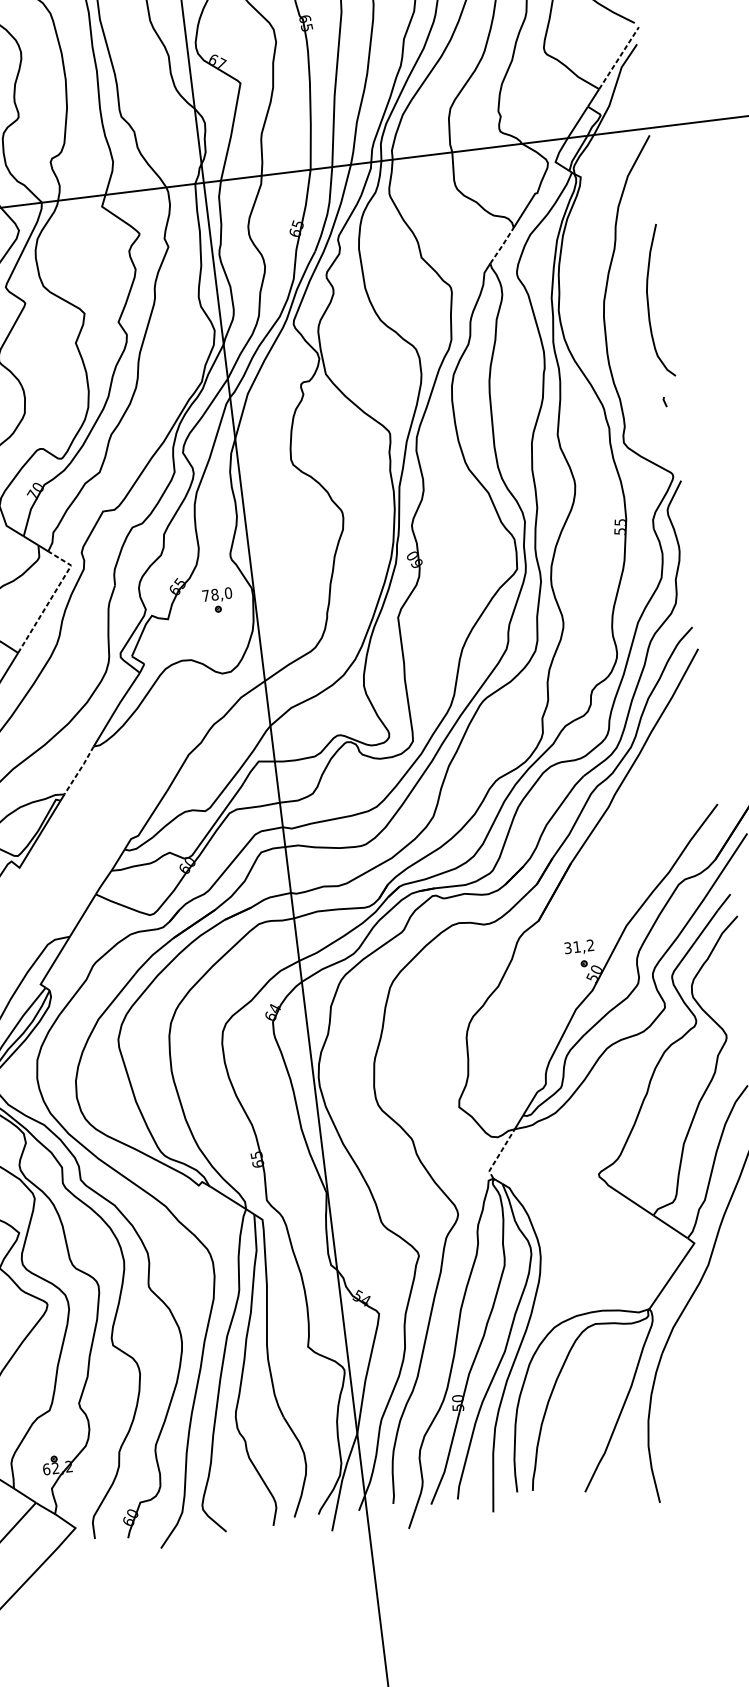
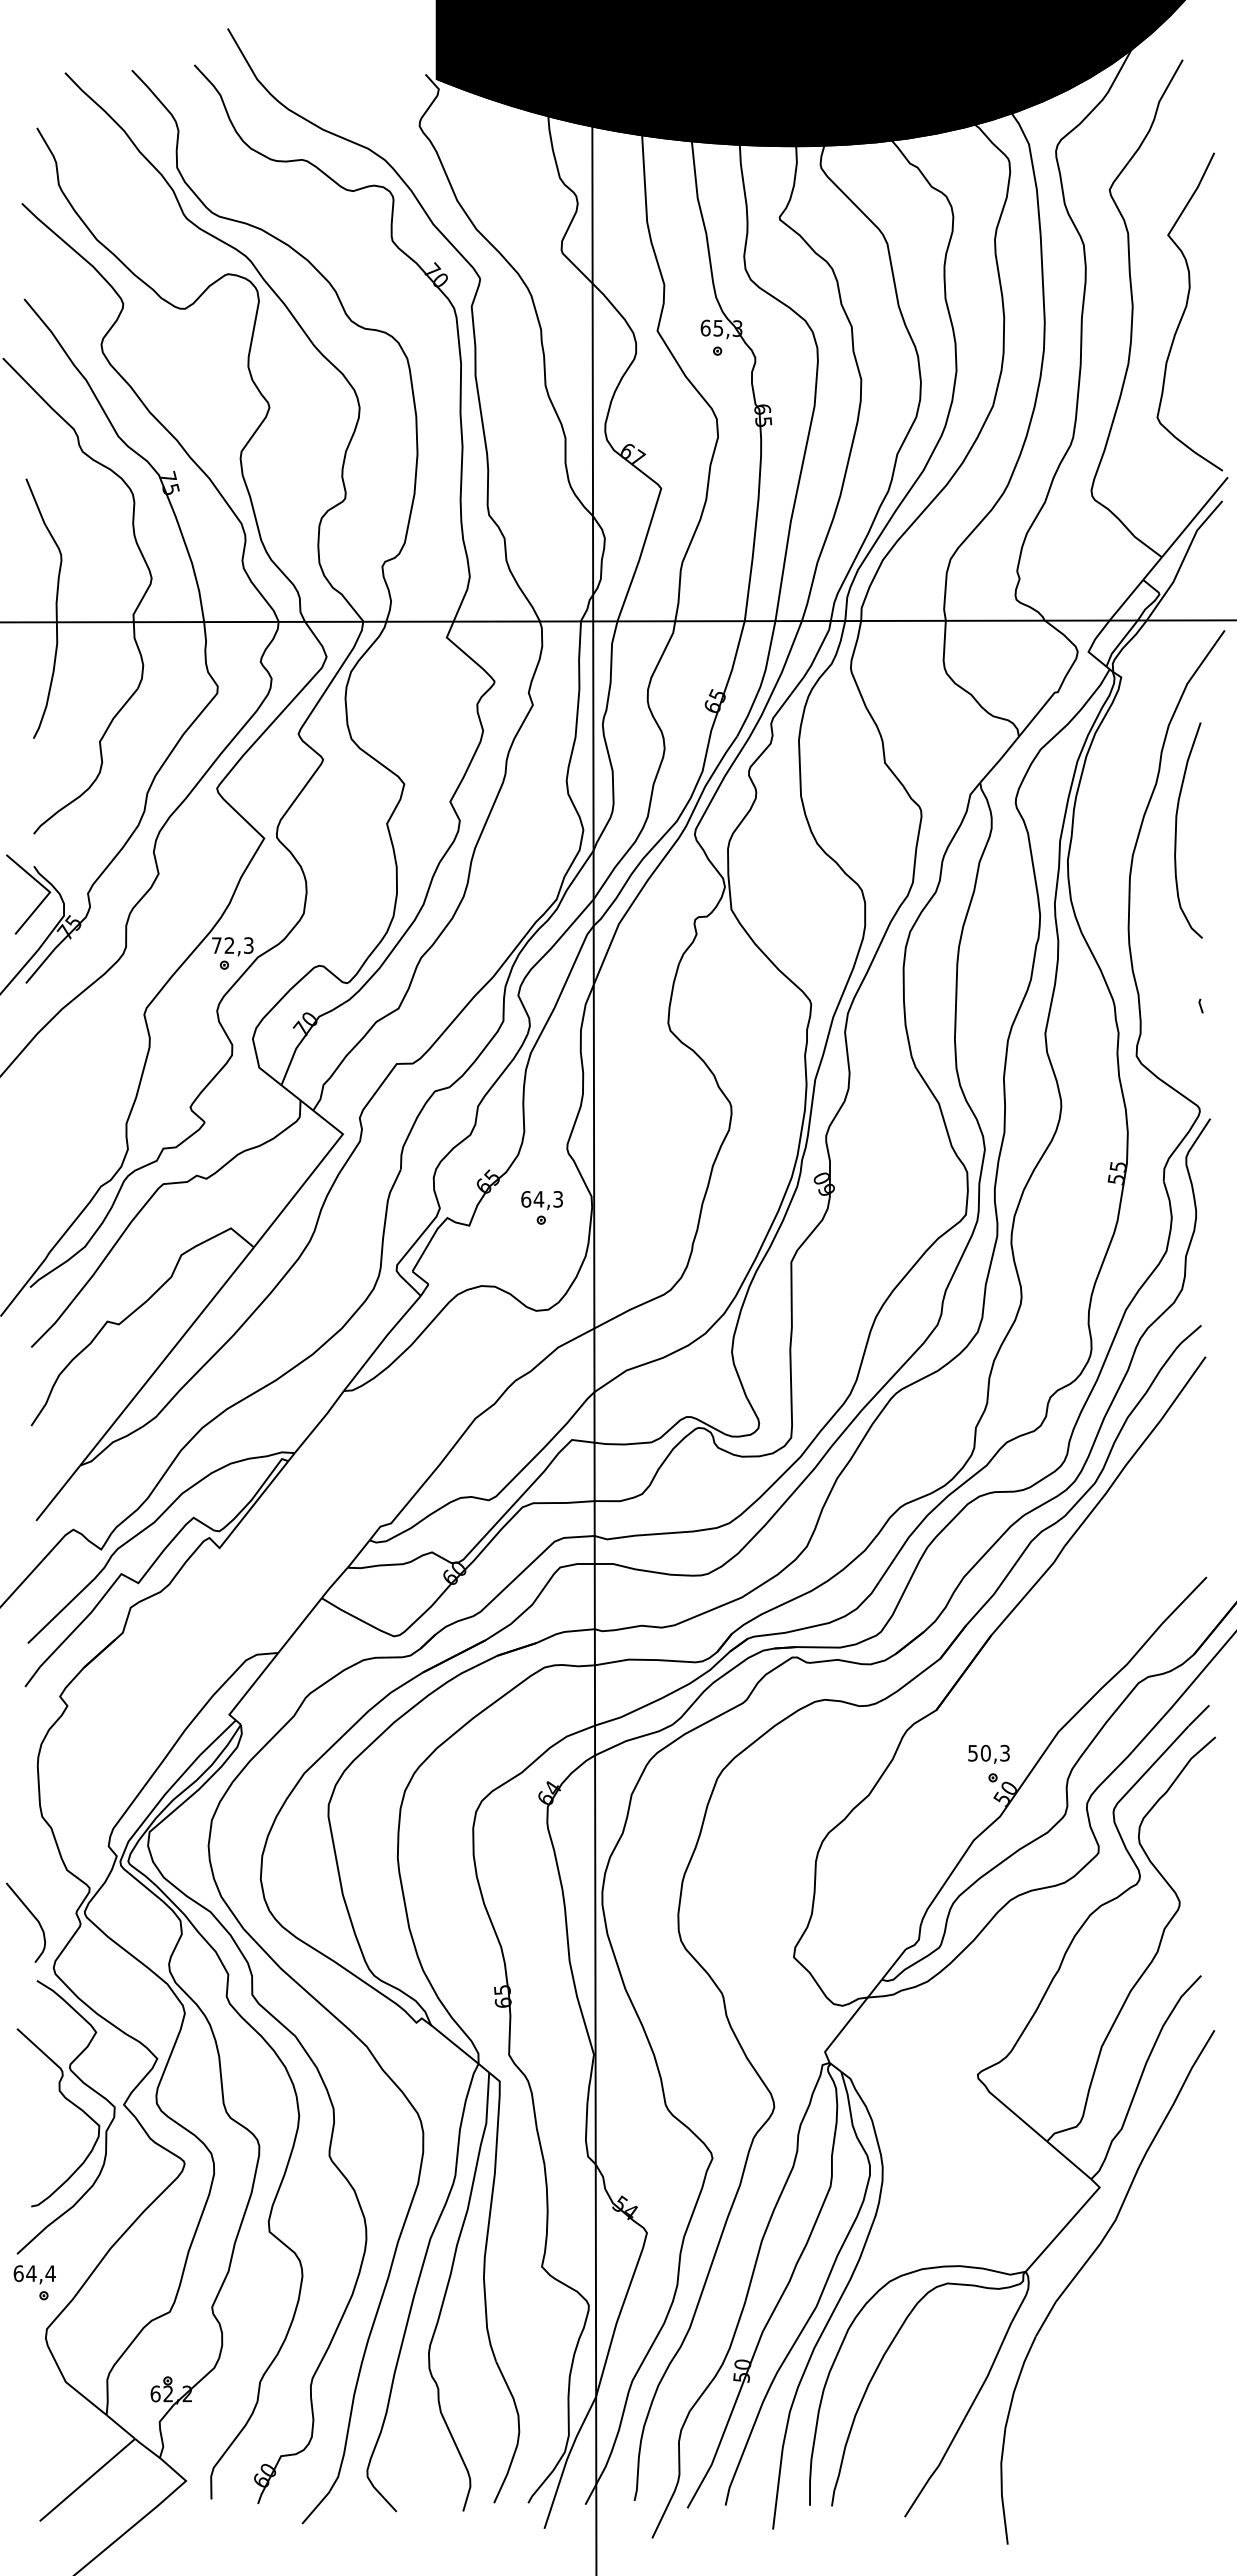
line: (618, 58) -> (1194, 517), dashed -> solid
line: (502, 245) -> (1000, 759), dashed -> solid
curve: (648, 302) -> (1176, 830), moved
text: (217, 594) -> (542, 1199), 78,0 -> 64,3
line: (52, 596) -> (311, 1174), dashed -> solid
line: (79, 770) -> (319, 1422), dashed -> solid
text: (578, 946) -> (988, 1752), 31,2 -> 50,3
line: (499, 1153) -> (842, 2029), dashed -> solid

